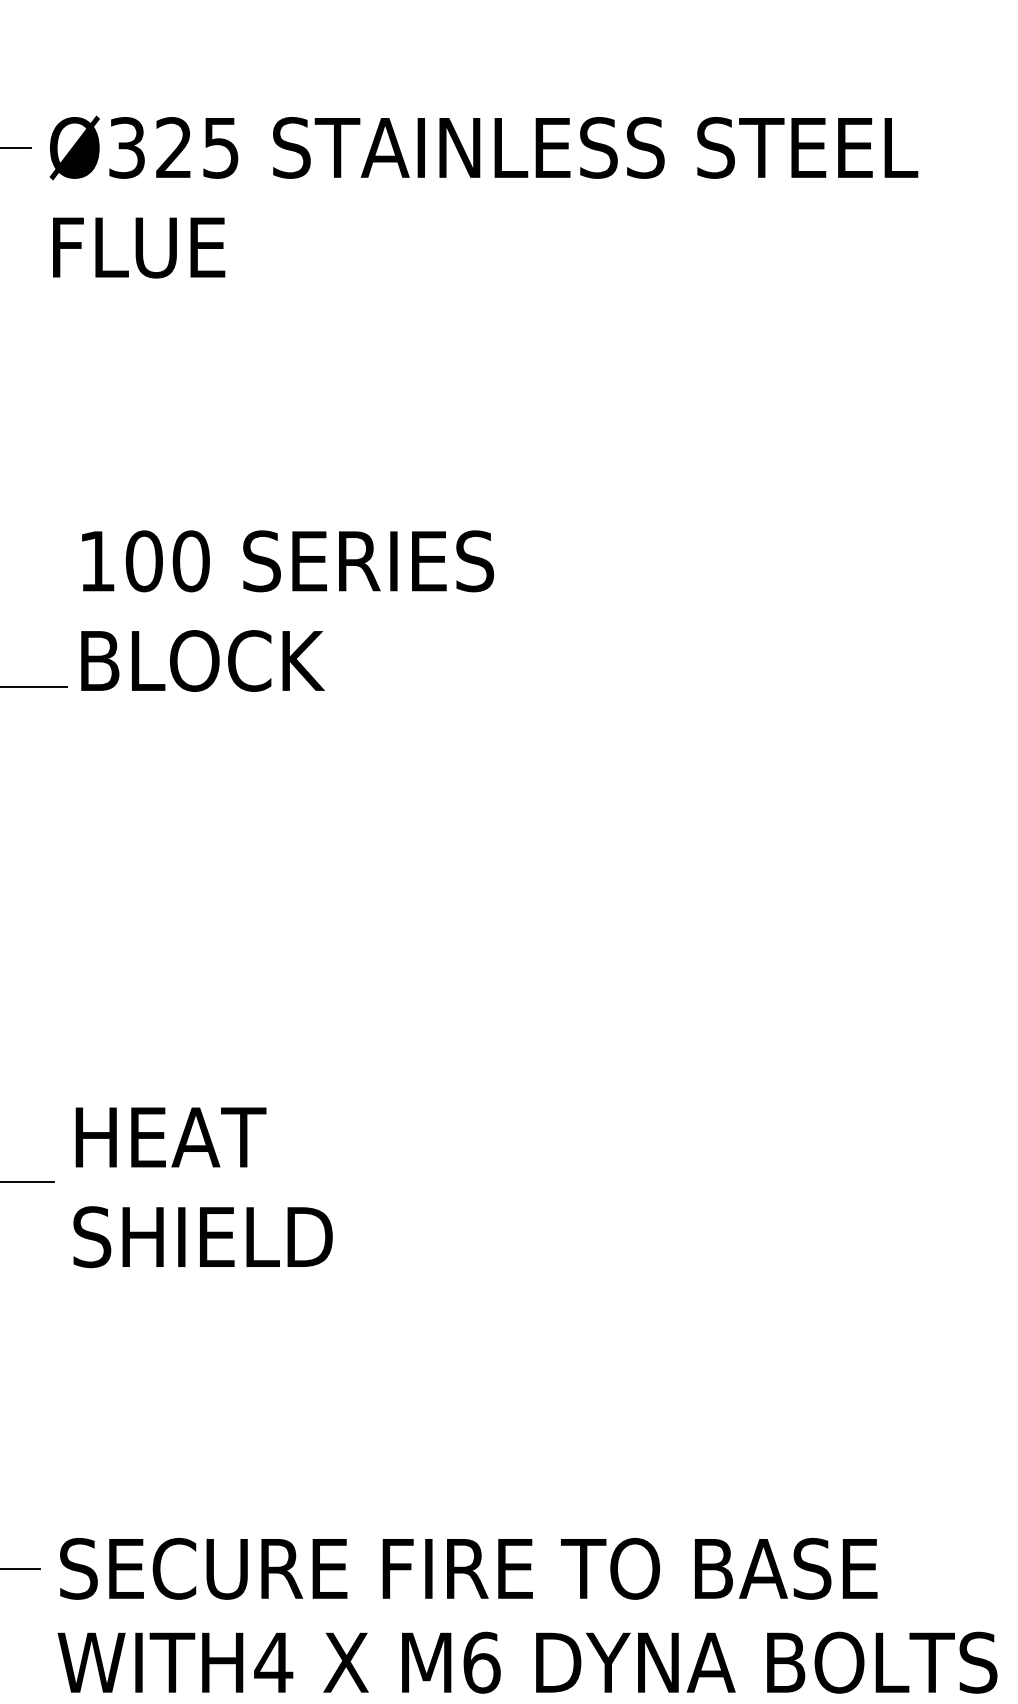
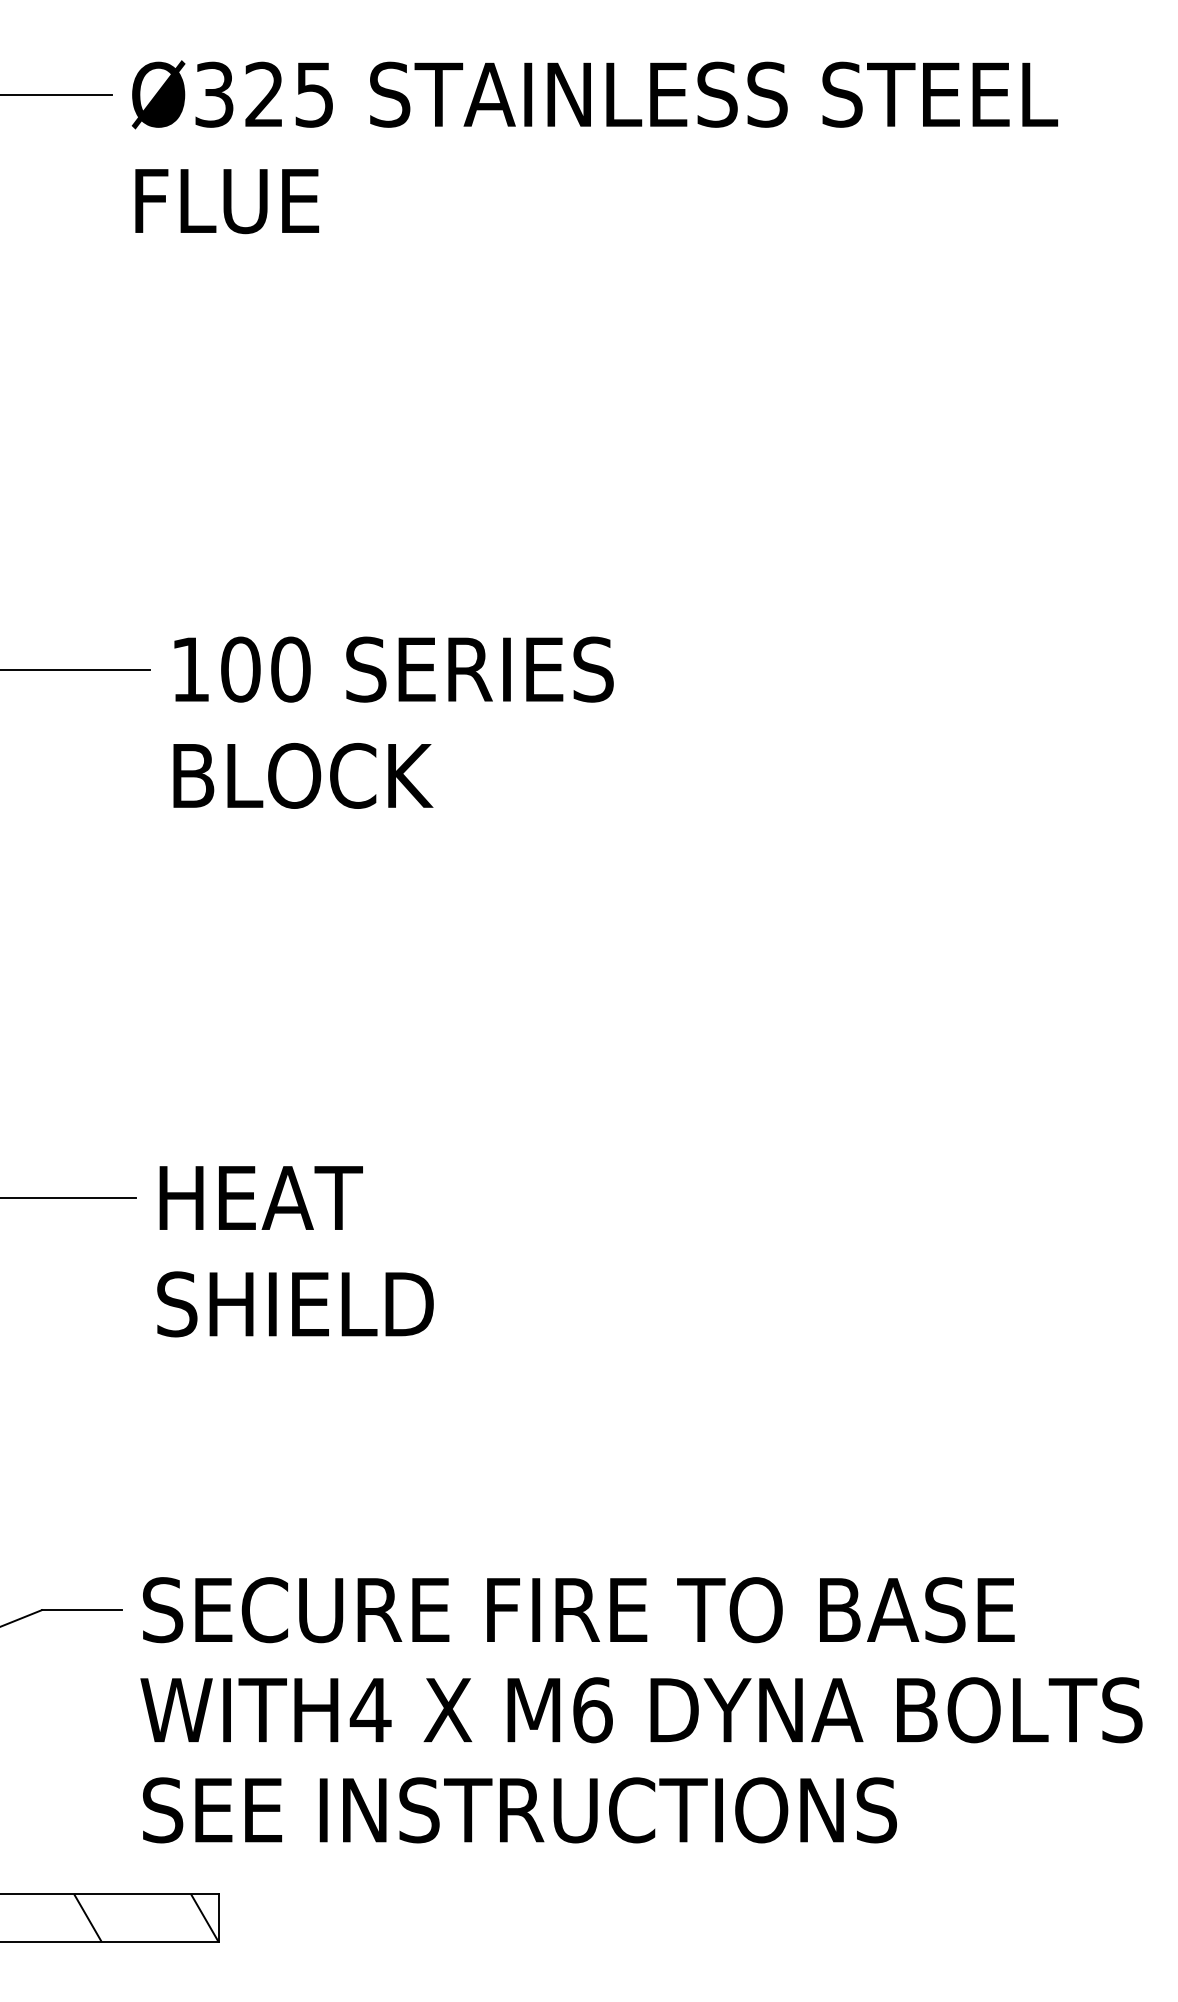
text: (287, 610) -> (393, 722), moved
text: (203, 1187) -> (295, 1251), moved

